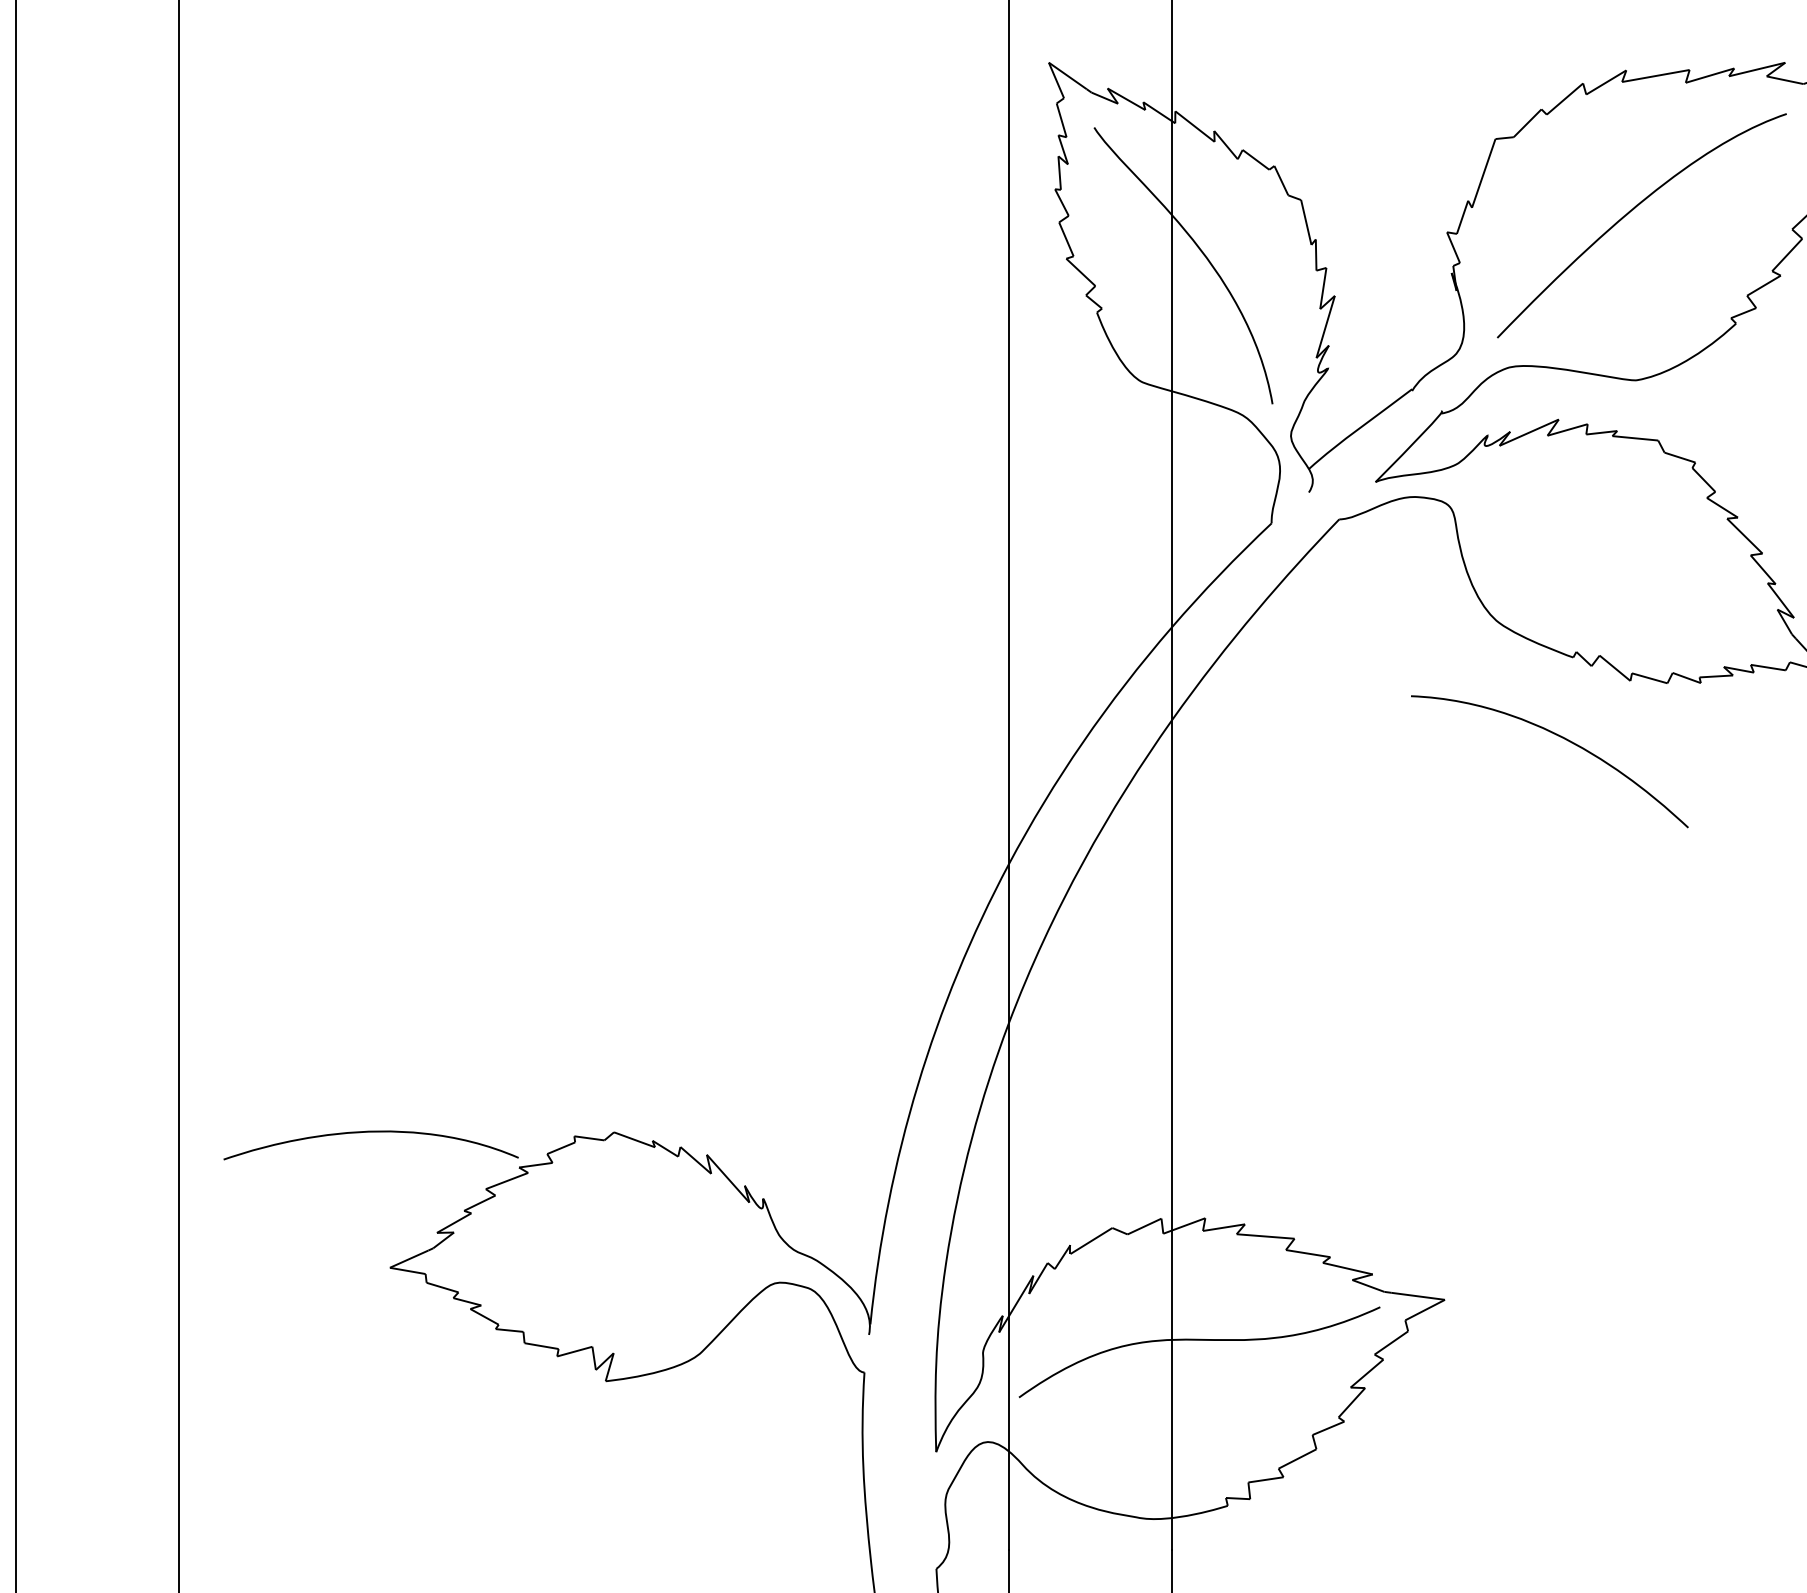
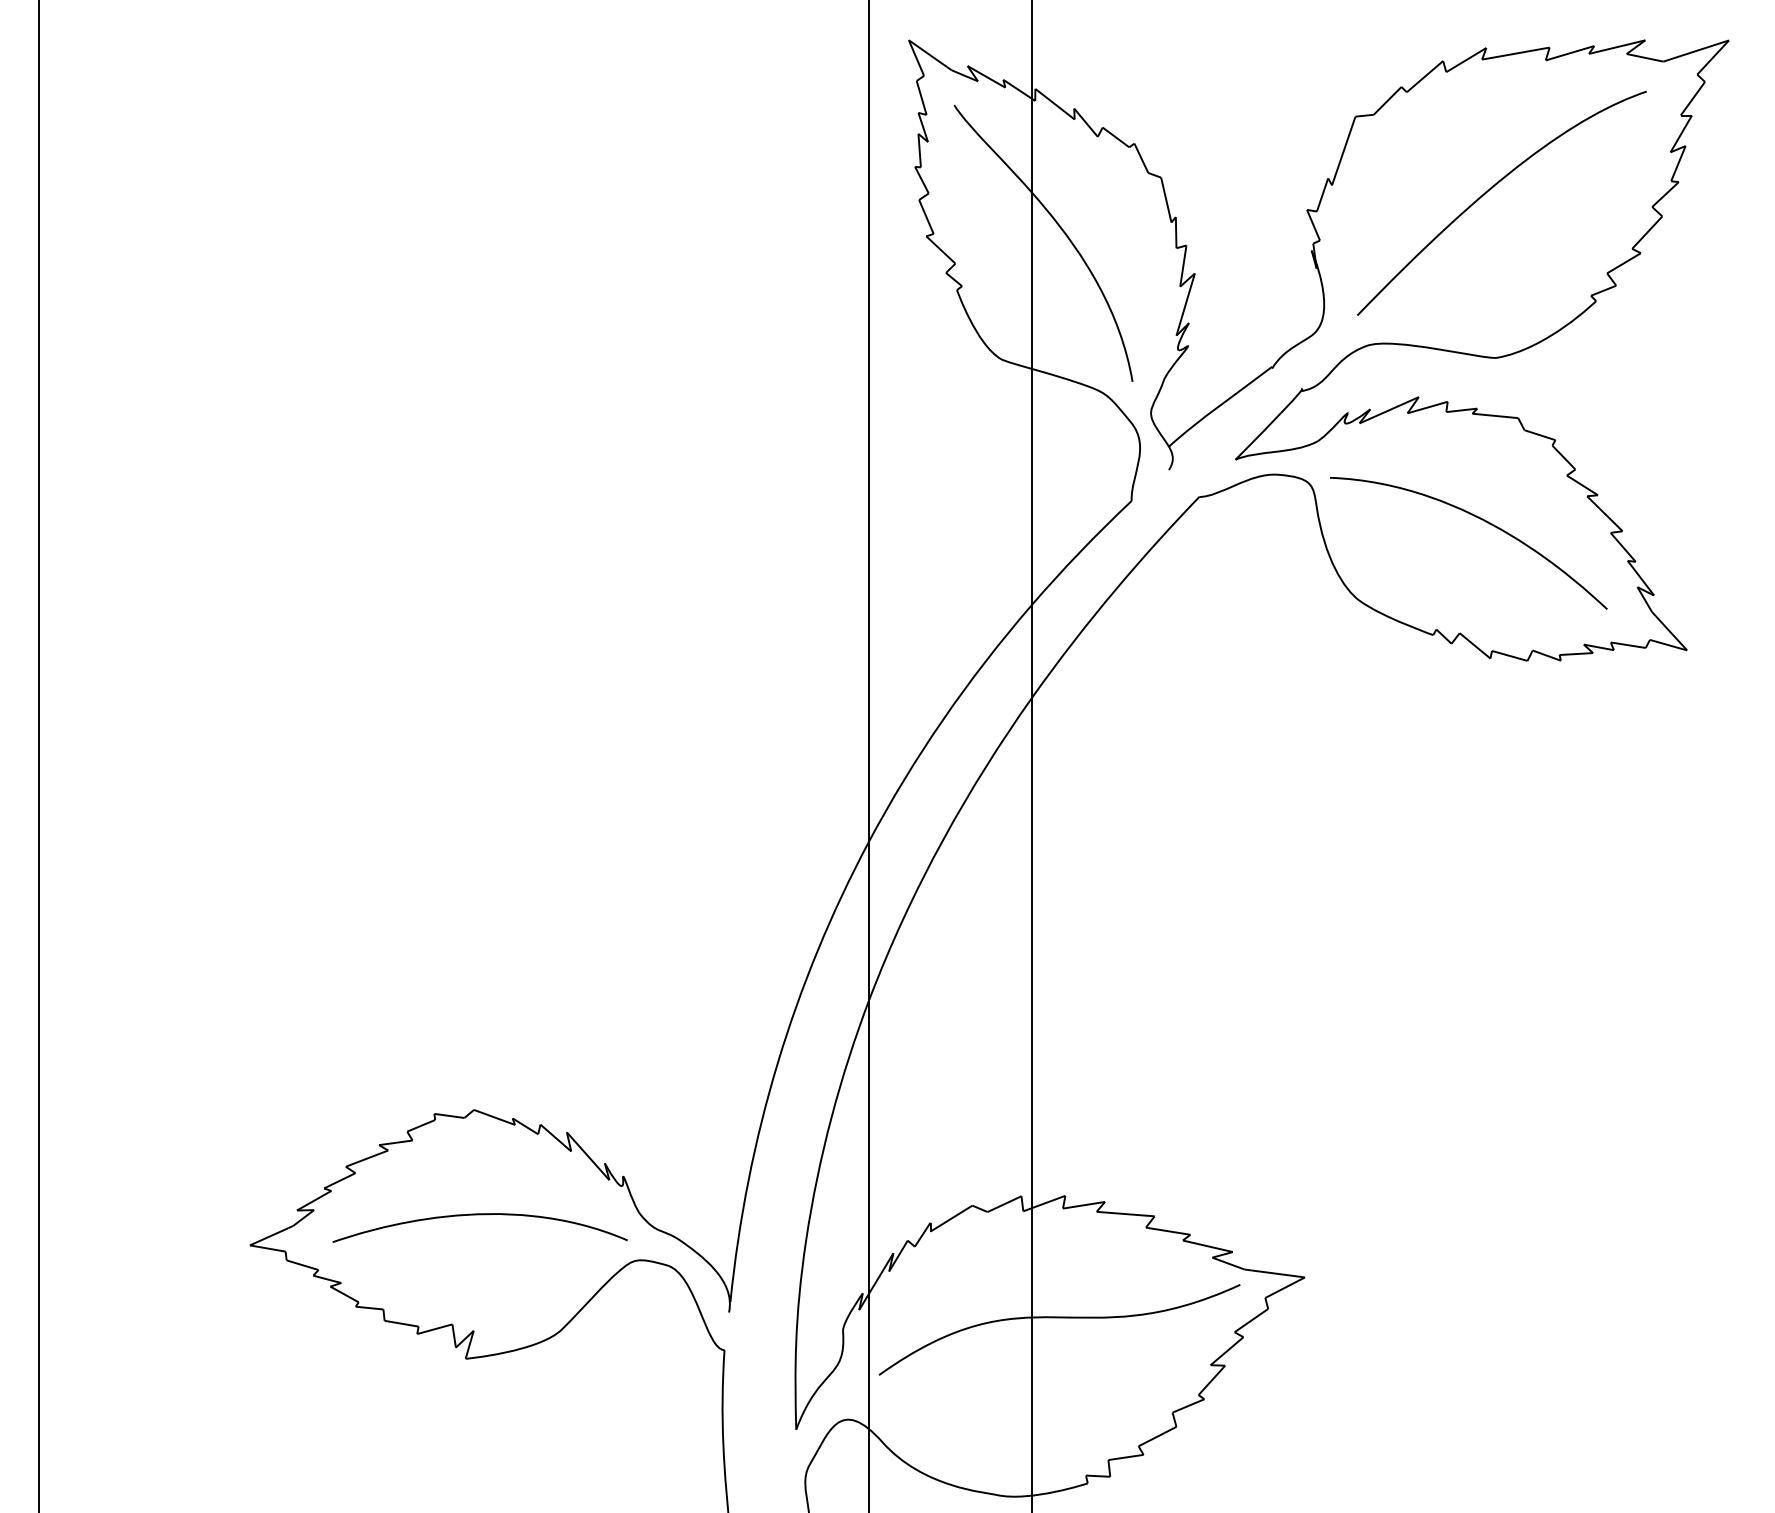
curve: (1560, 737) -> (1479, 519), moved
curve: (370, 1132) -> (479, 1215), moved

